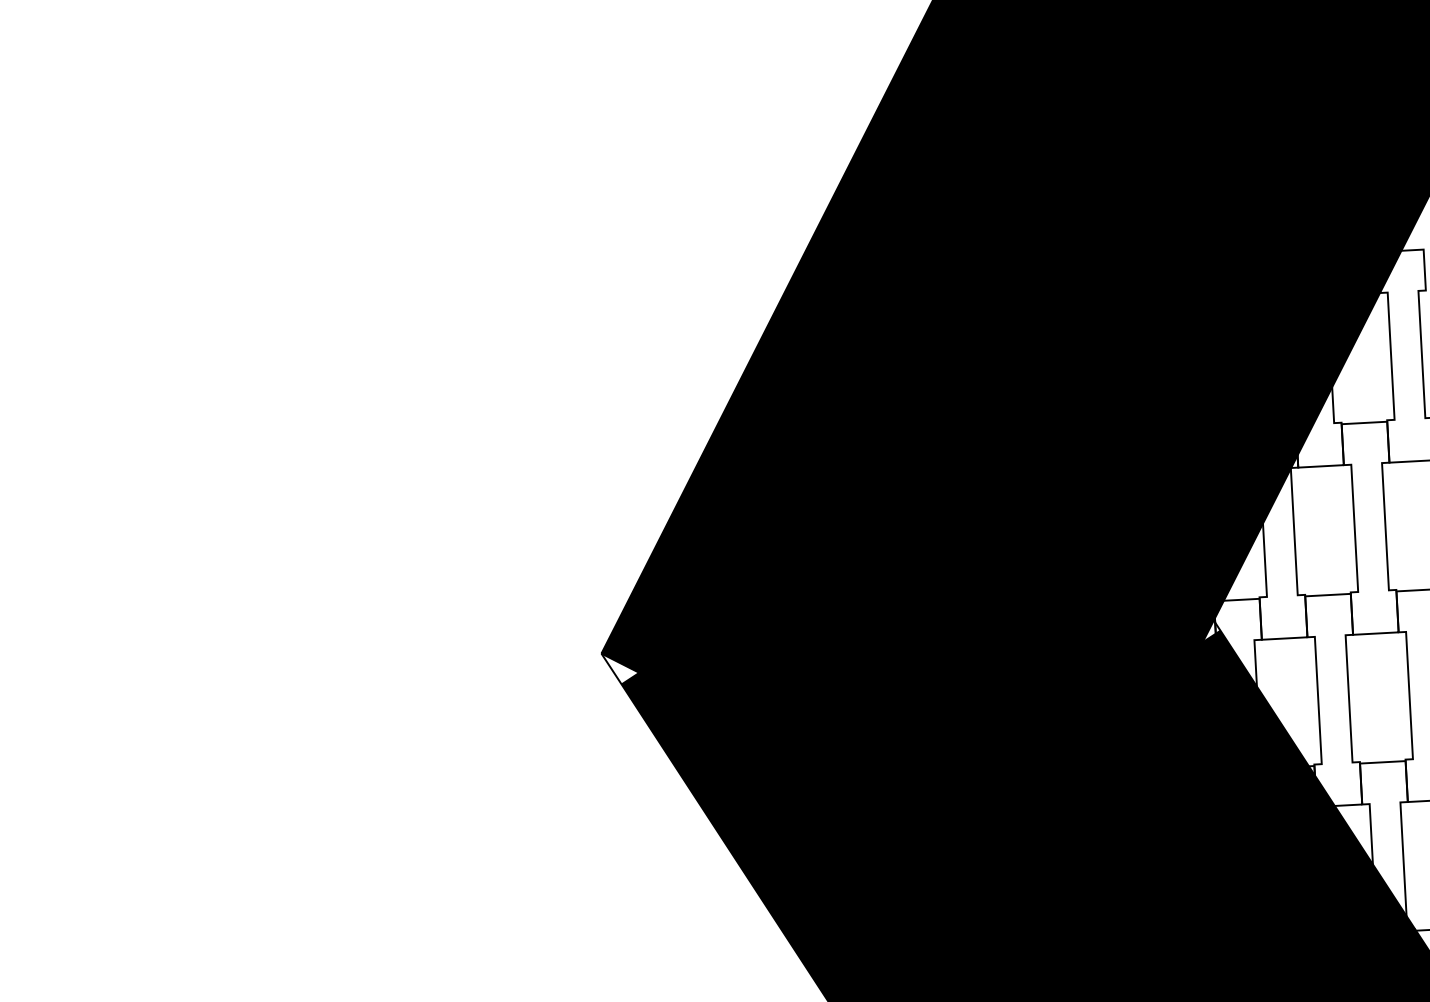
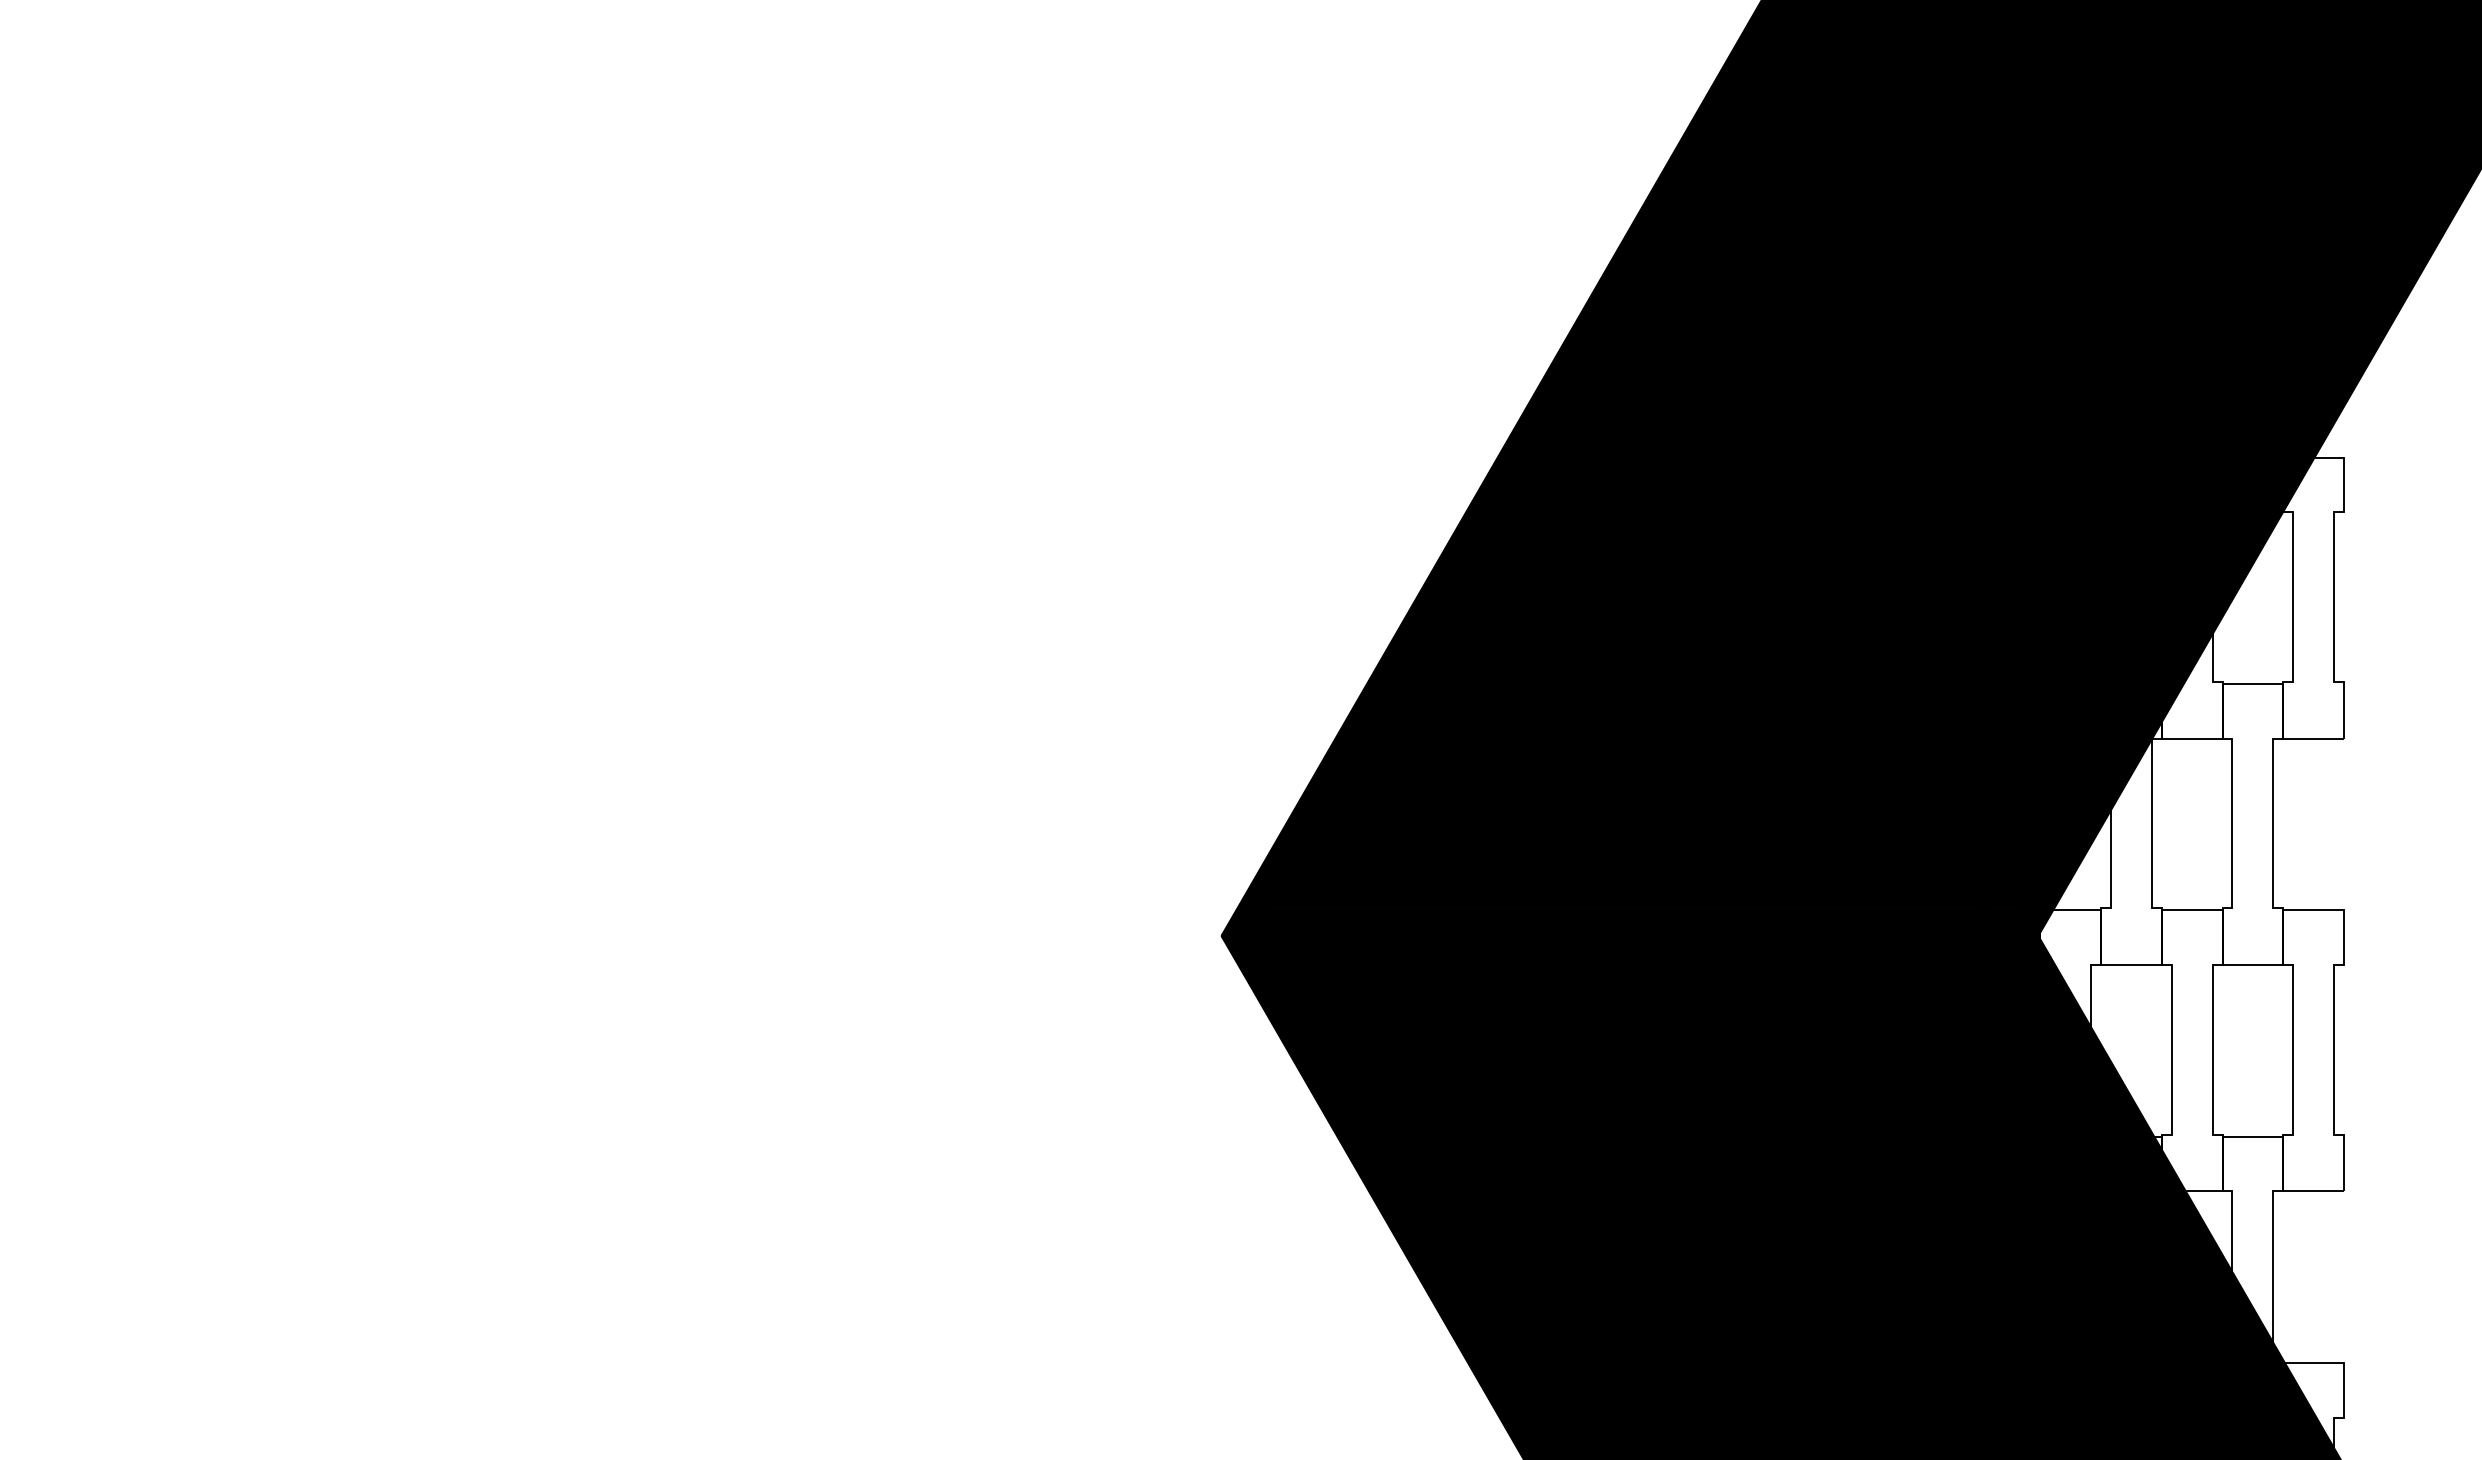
fill: (1210, 630) -> (2033, 949), added
fill: (620, 668) -> (1245, 956), added

